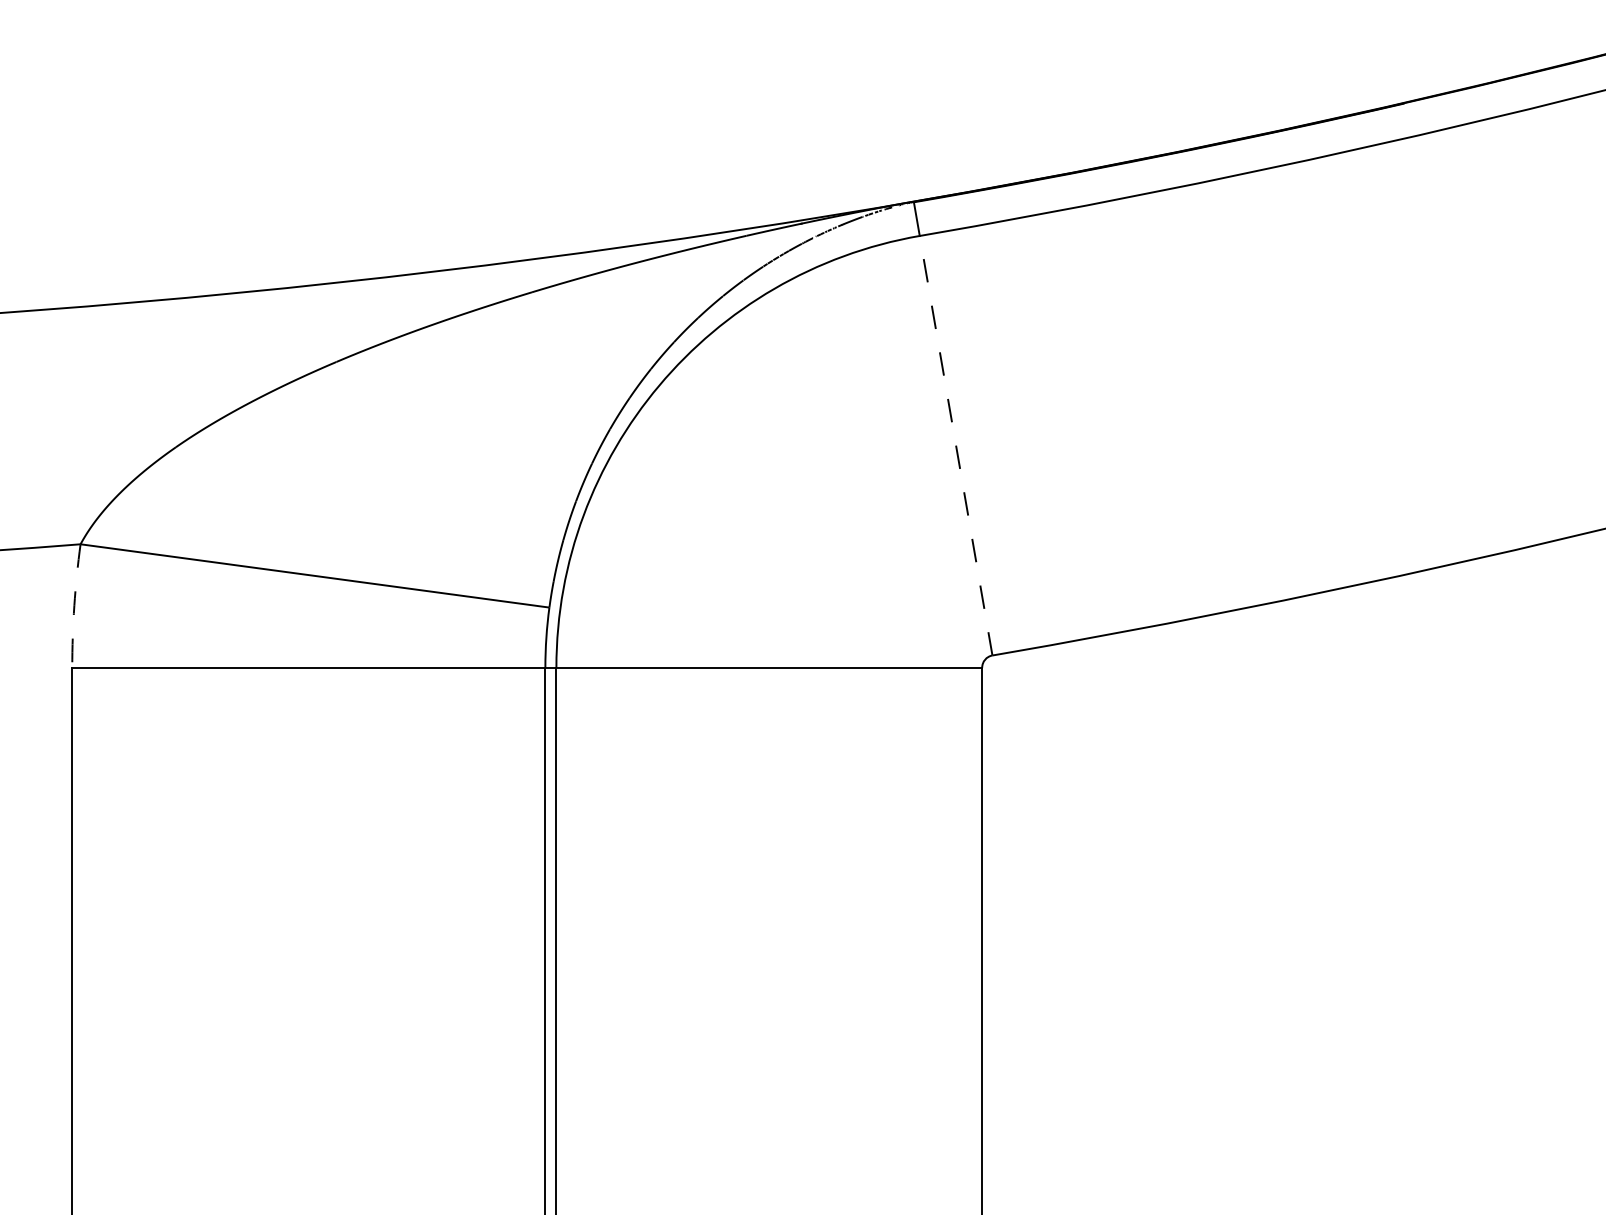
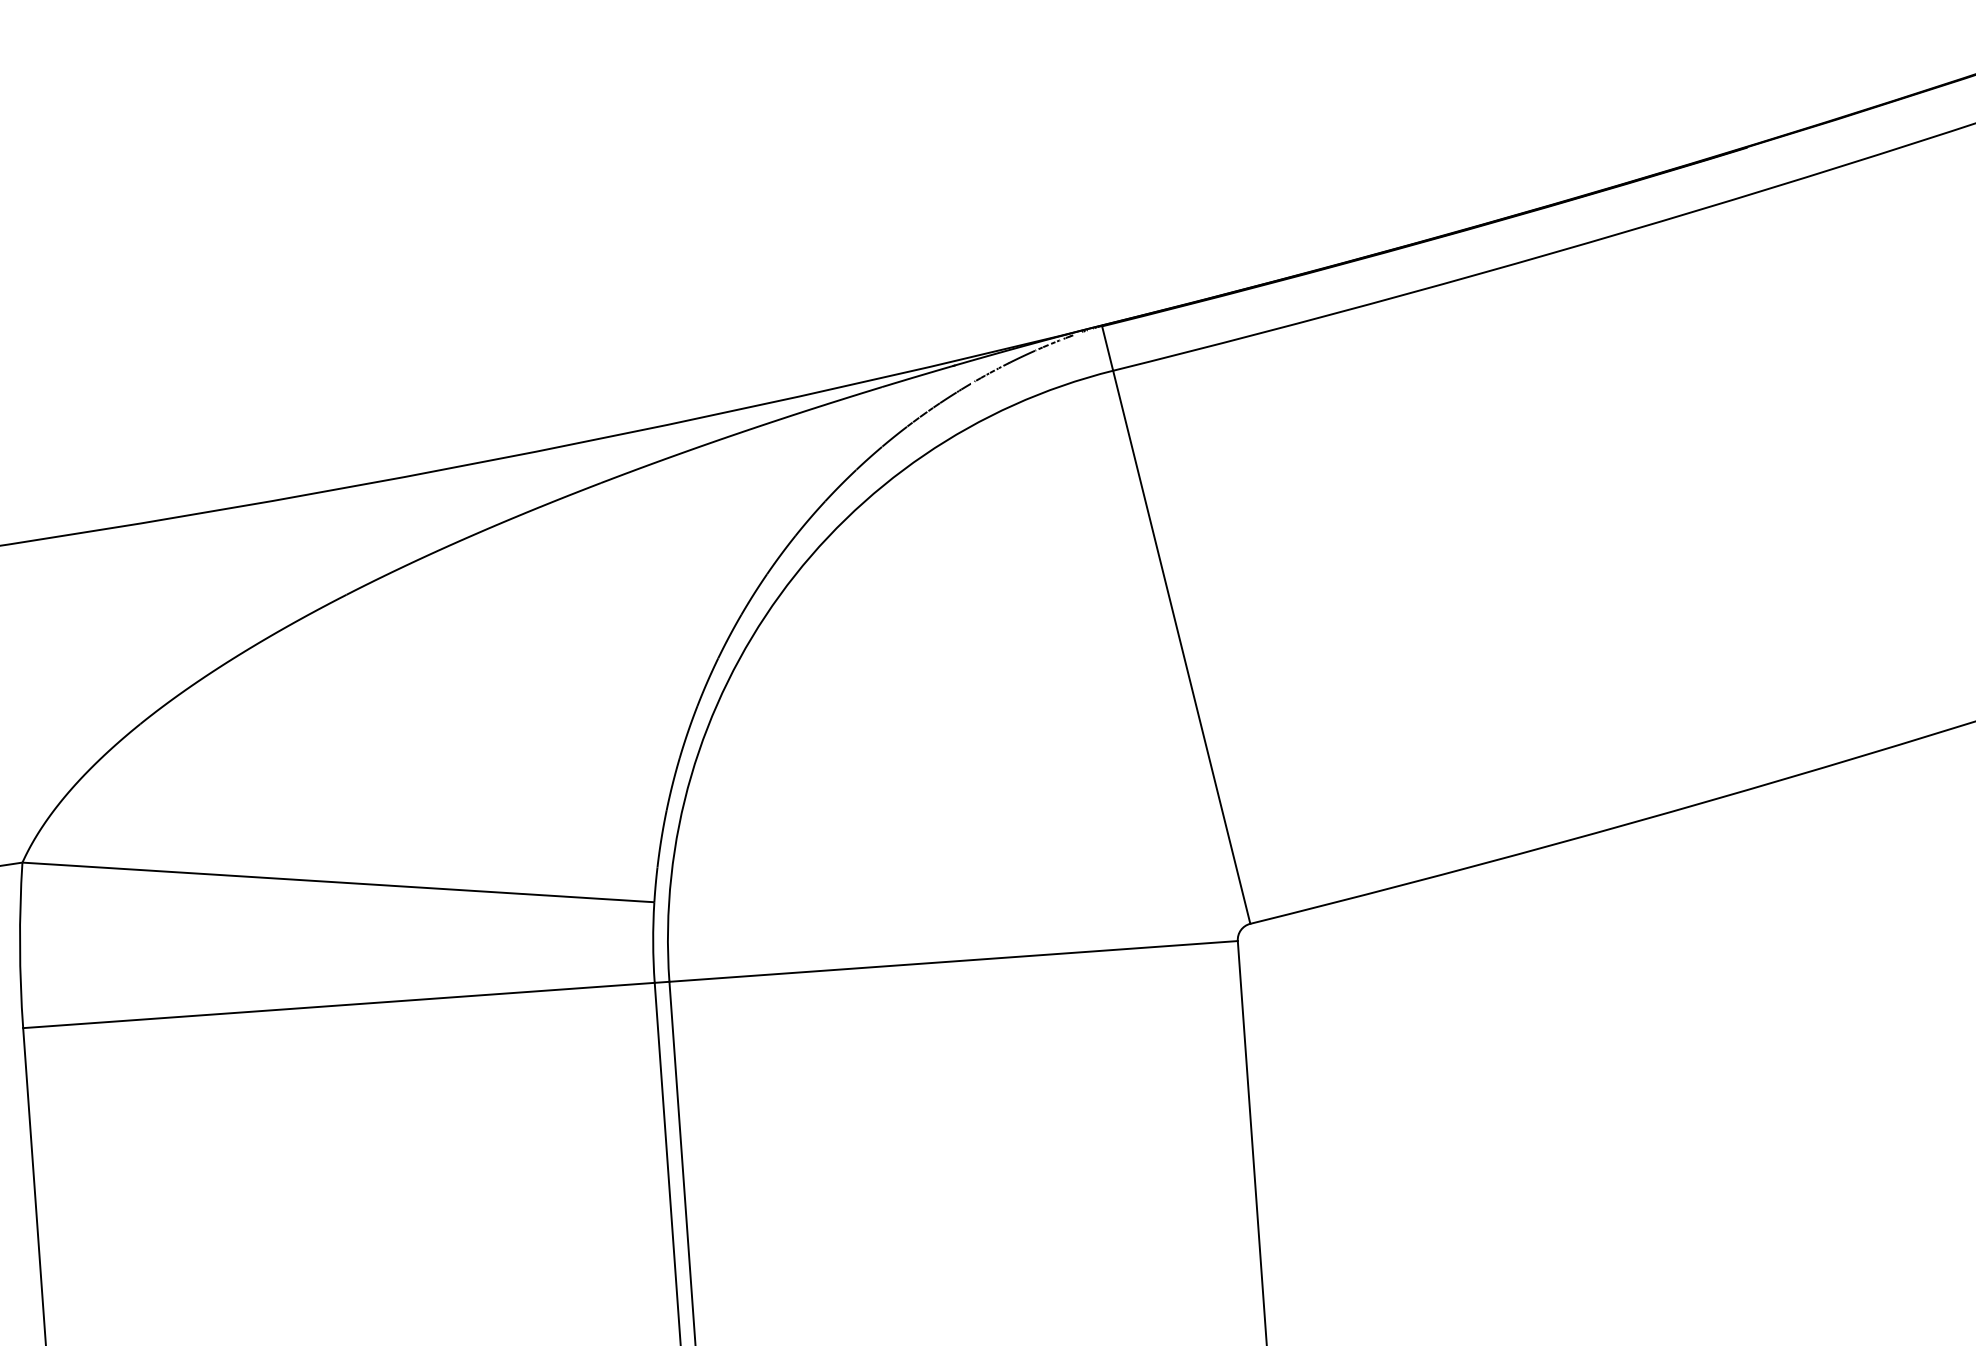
line: (956, 445) -> (1182, 646), dashed -> solid
arc: (74, 605) -> (20, 944), dashed -> solid

